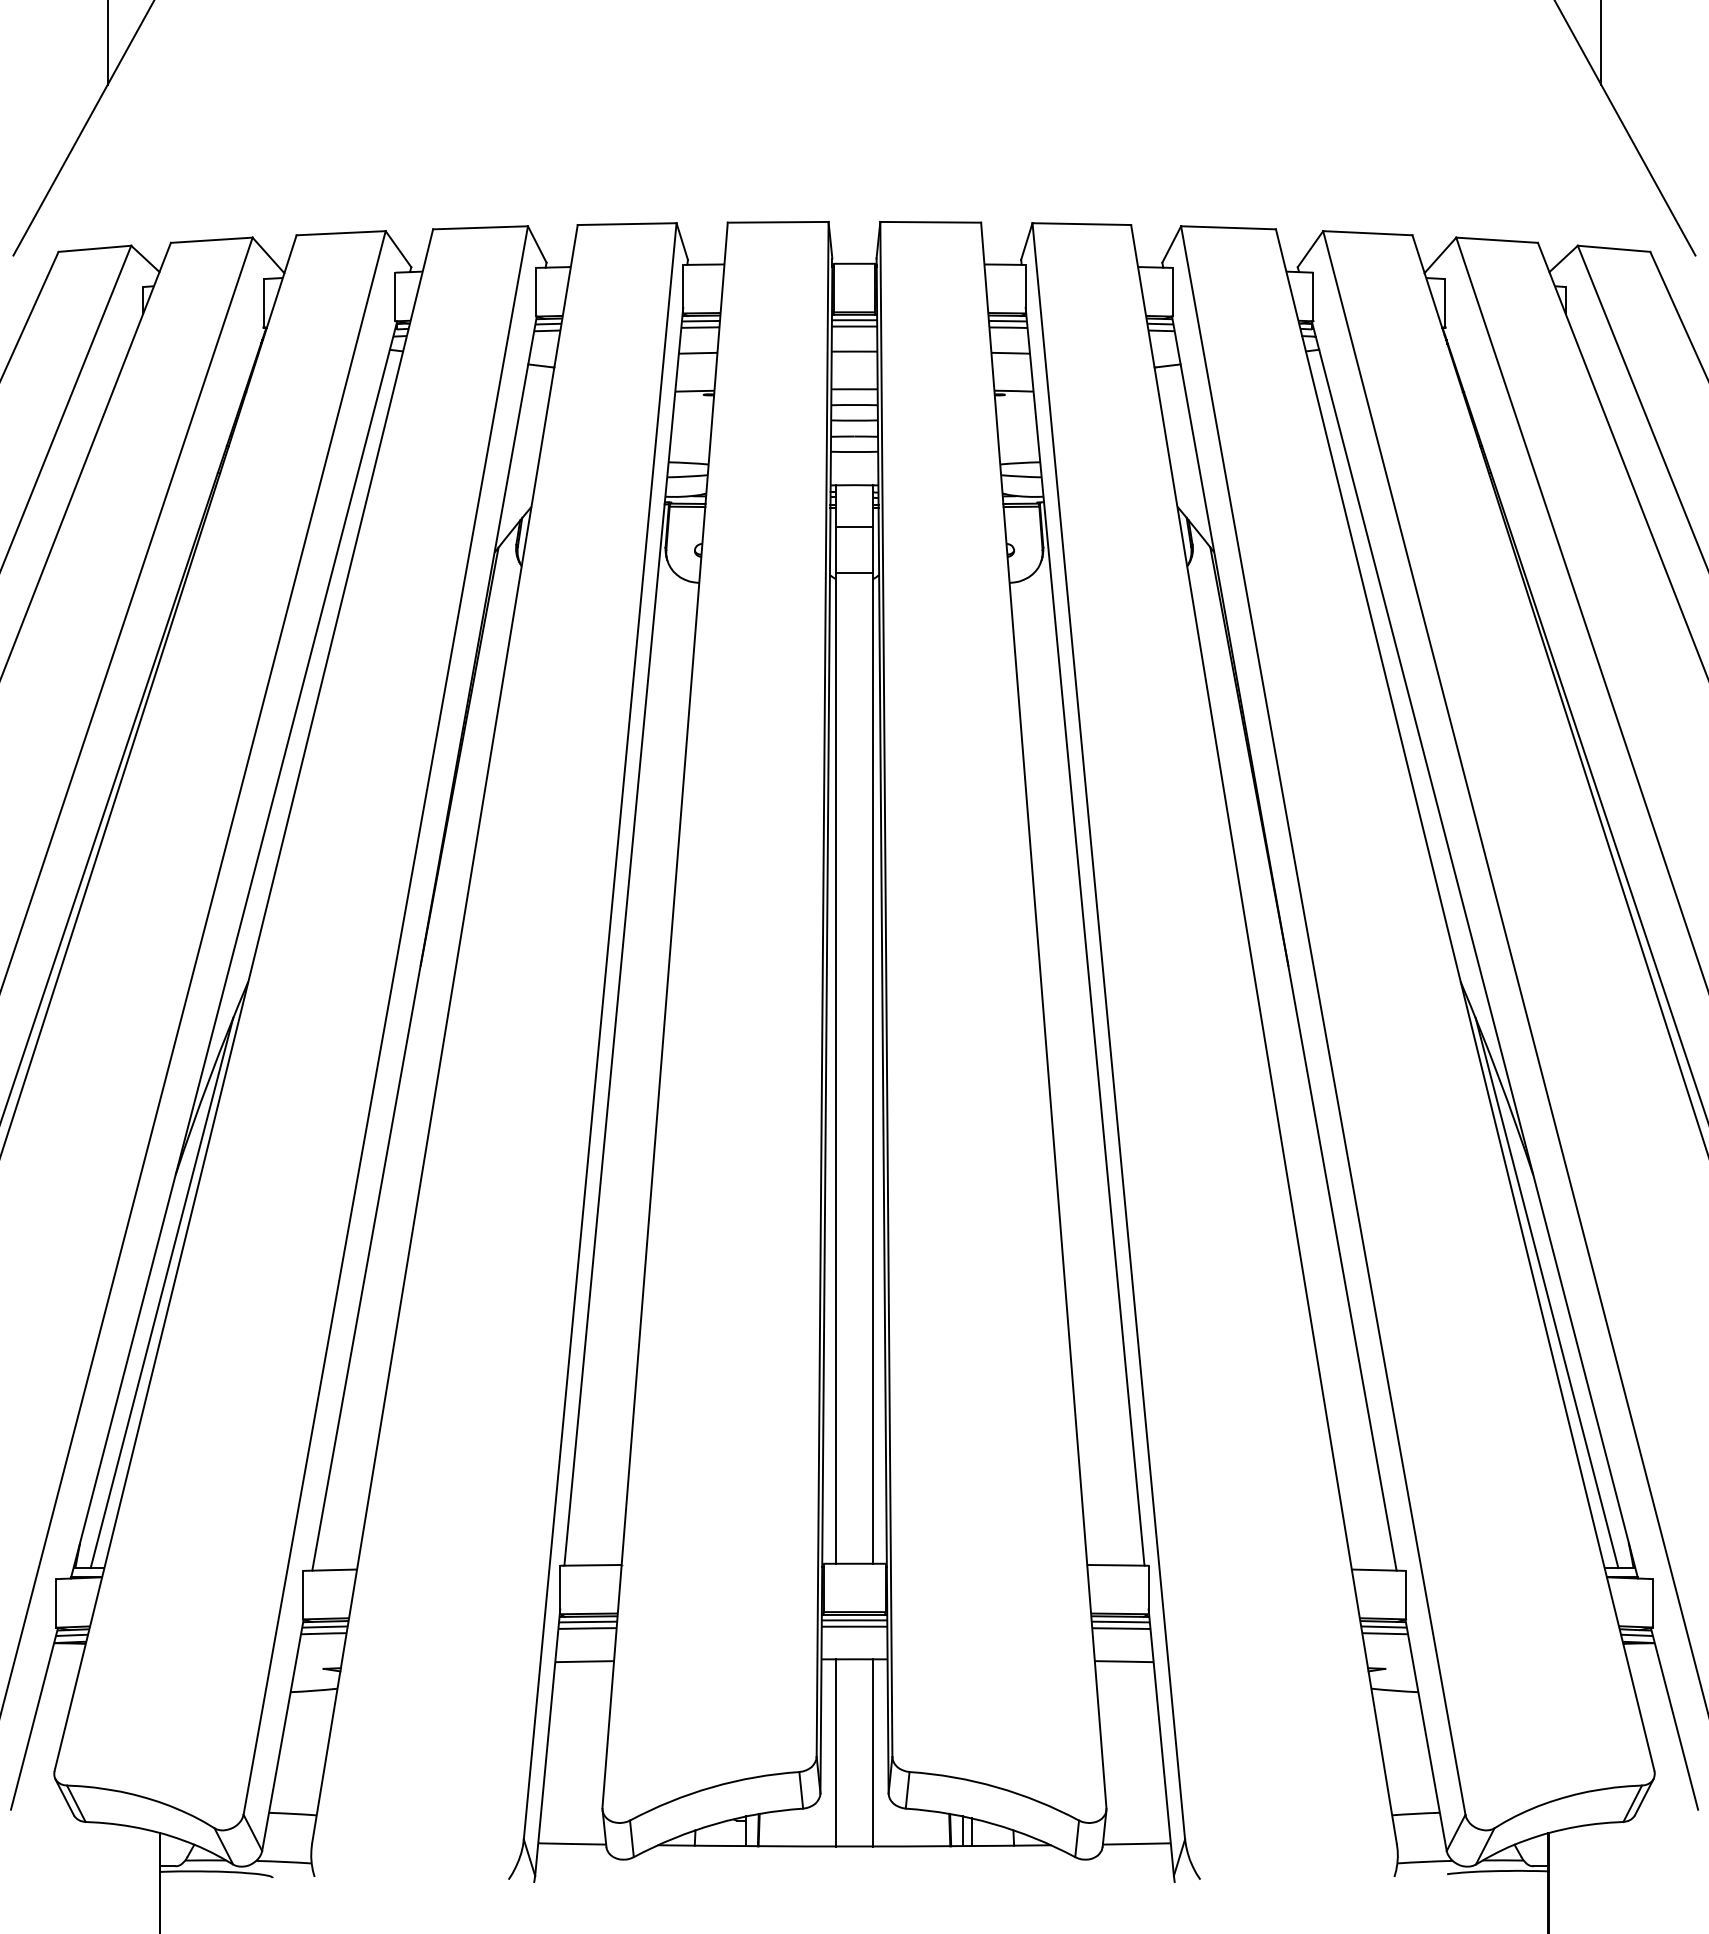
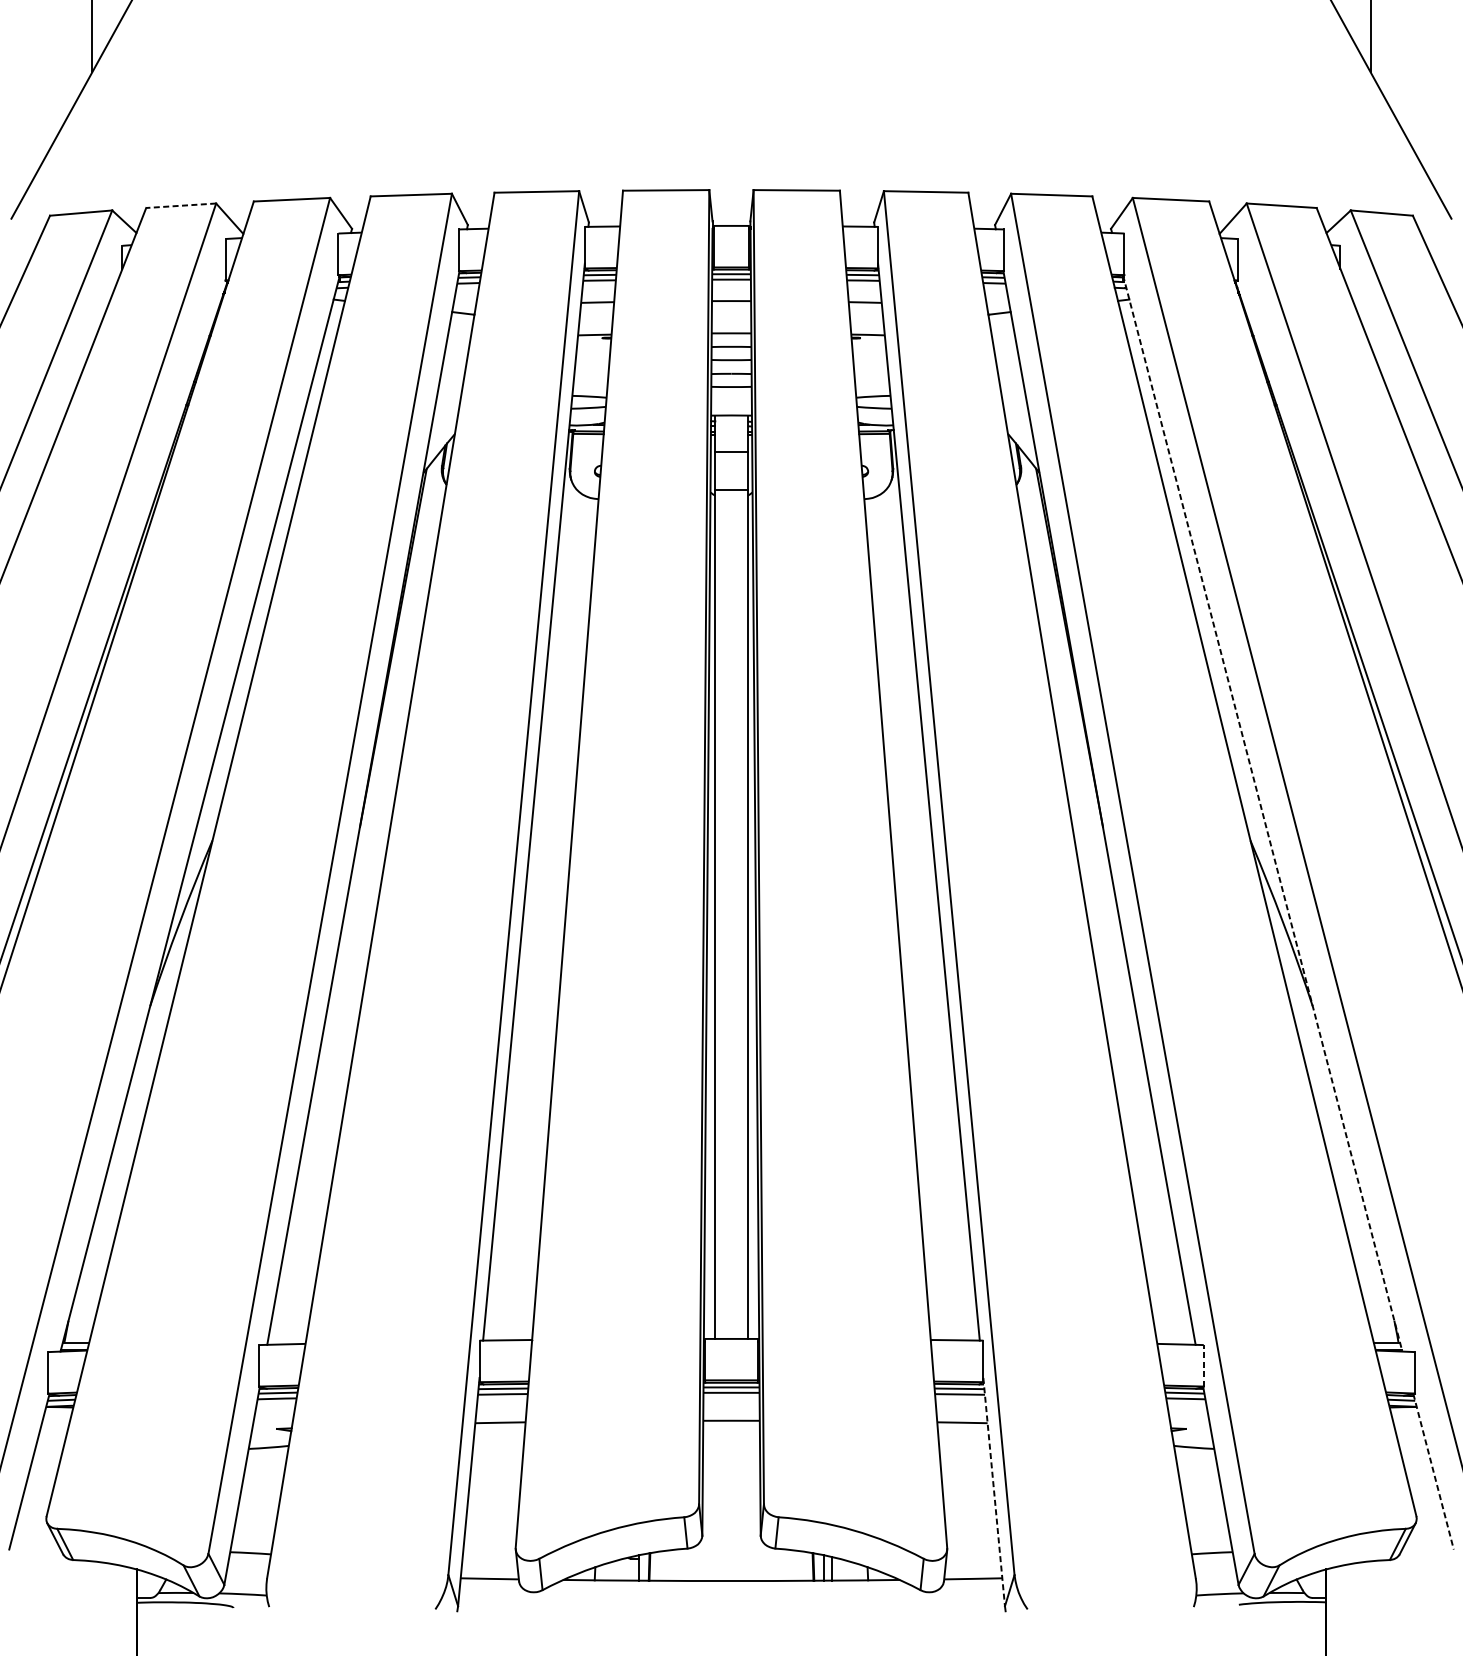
line: (211, 240) -> (180, 205), solid -> dashed
line: (1475, 950) -> (1263, 813), solid -> dashed
line: (161, 1292) -> (138, 1106), removed
line: (1546, 1292) -> (1323, 1106), removed
line: (1406, 1594) -> (1204, 1365), solid -> dashed
line: (1674, 1718) -> (1433, 1471), solid -> dashed
line: (1161, 1742) -> (994, 1491), solid -> dashed
line: (835, 1752) -> (715, 1500), removed
line: (873, 1752) -> (747, 1500), removed

